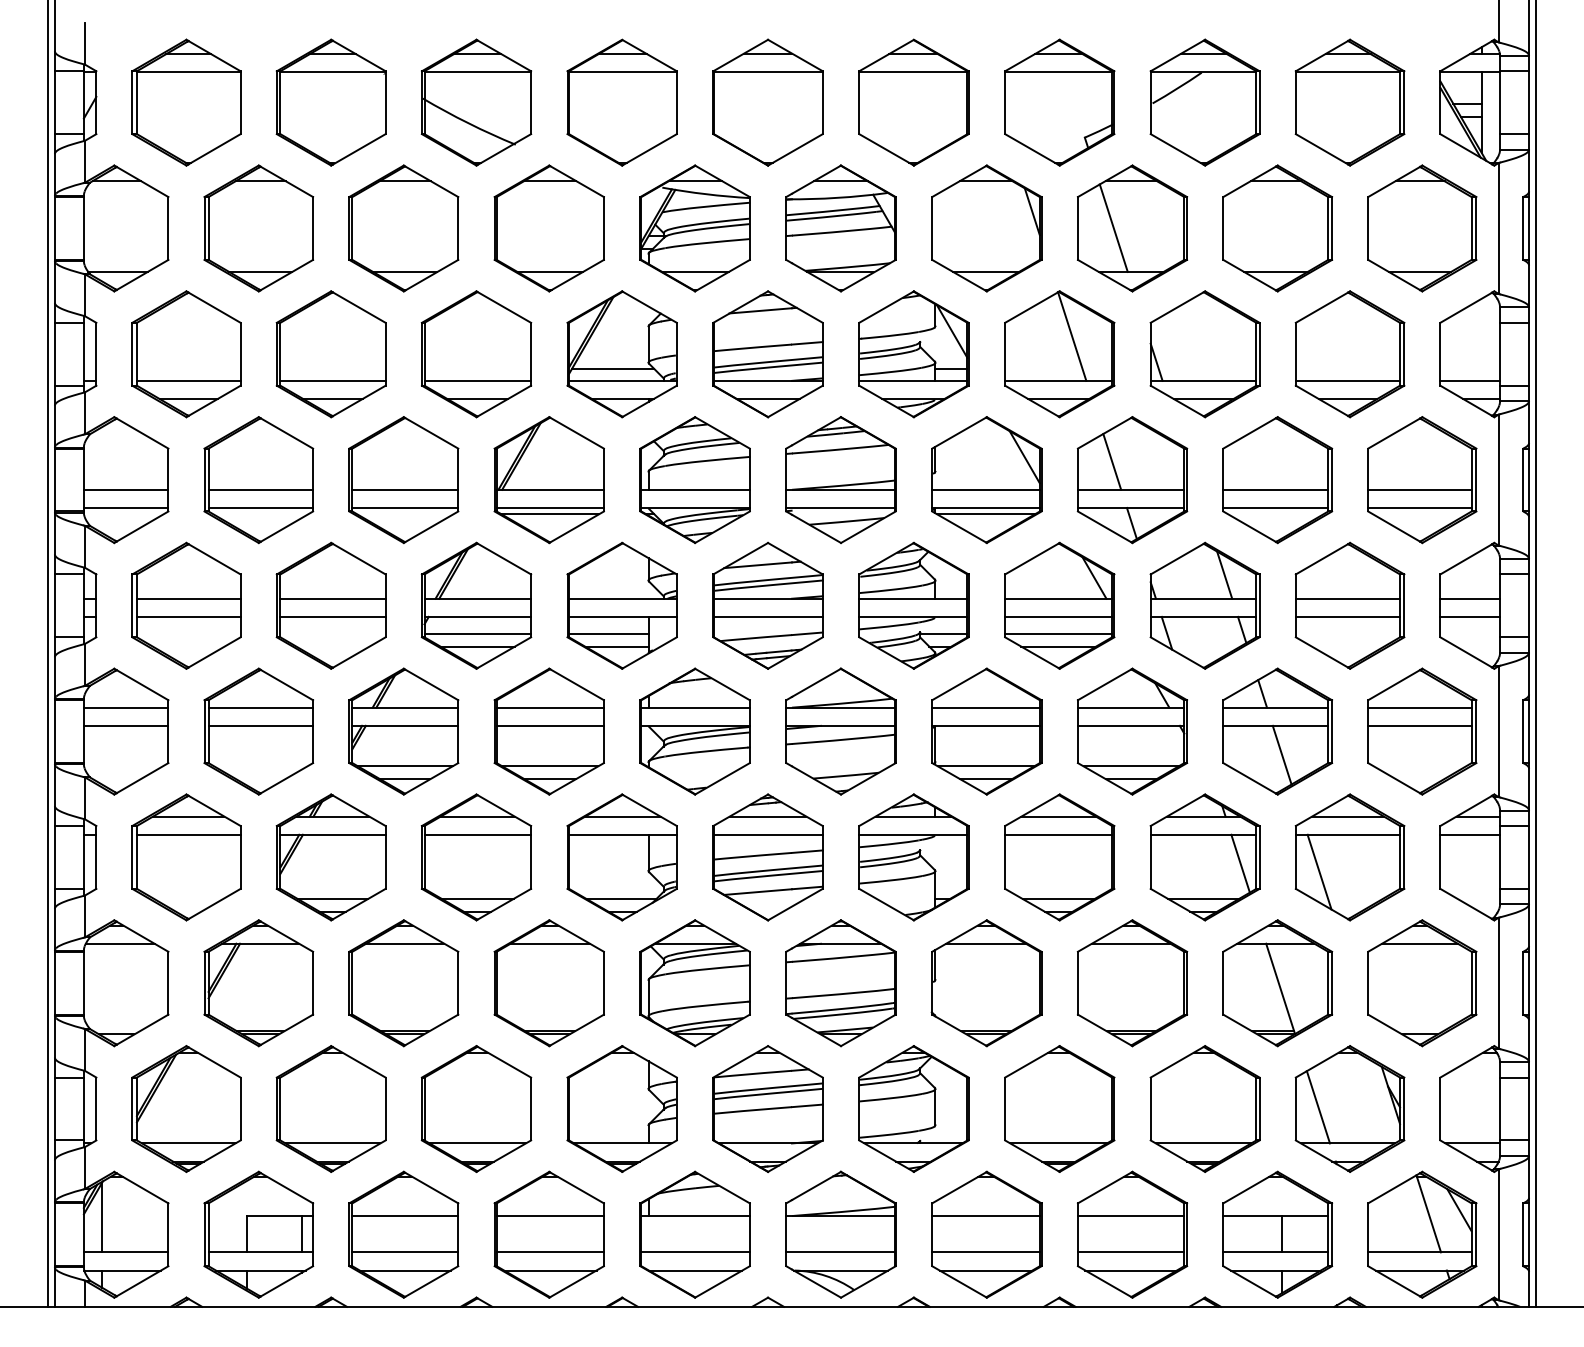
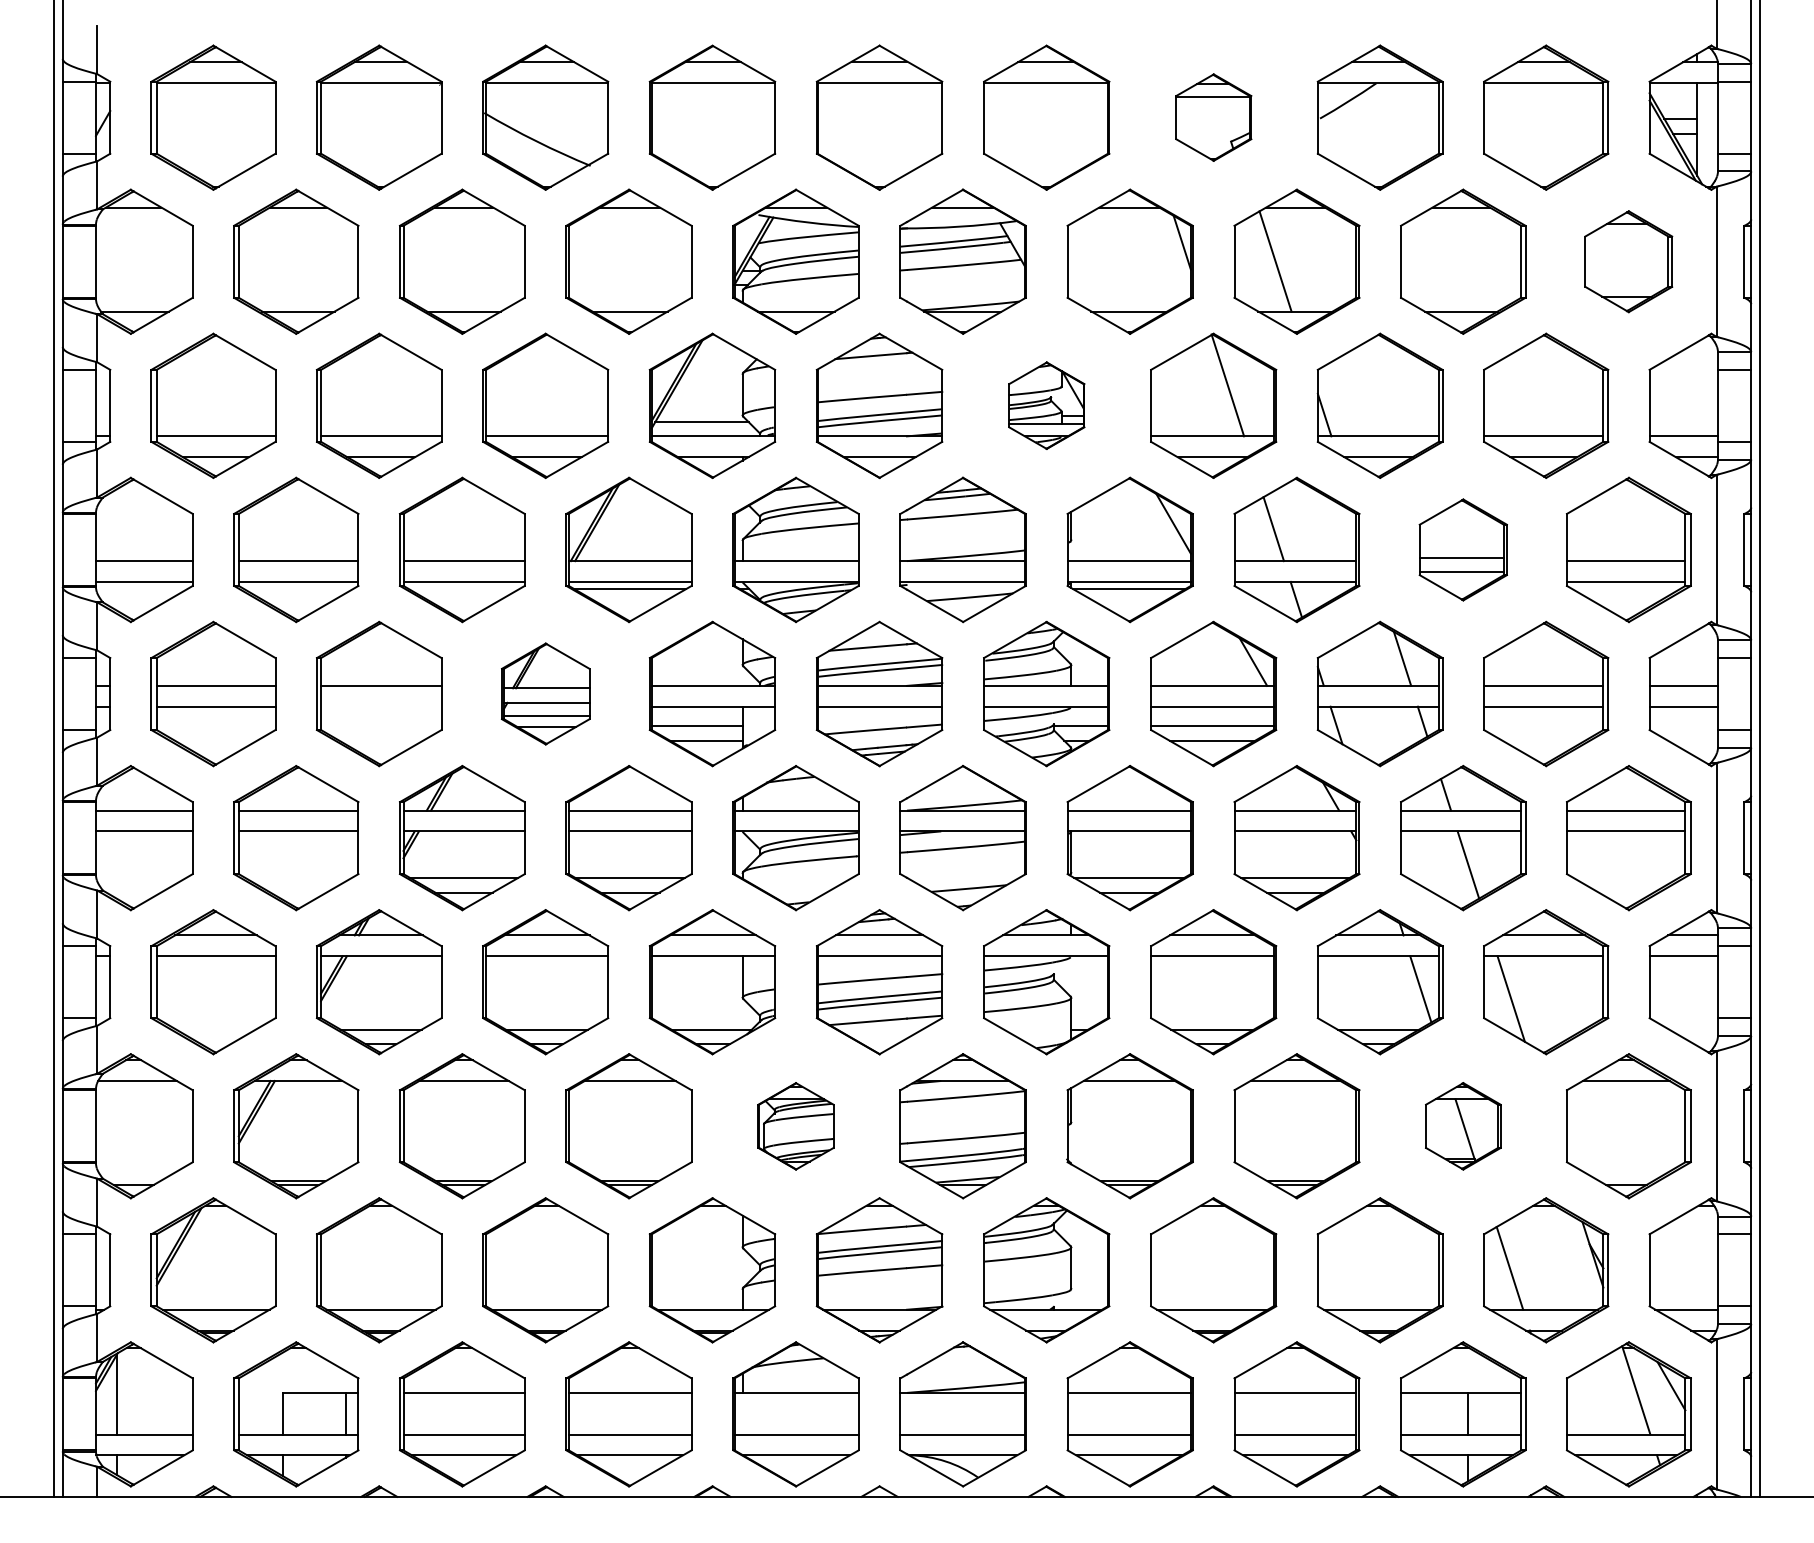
part: (1059, 102) -> (1213, 117), size x0.6
part: (1421, 228) -> (1628, 261), size x0.7
part: (913, 353) -> (1046, 405), size x0.6
part: (1277, 479) -> (1463, 549), size x0.7
part: (476, 605) -> (545, 693), size x0.7
line: (333, 616) -> (381, 706), removed
part: (694, 983) -> (795, 1126), size x0.6
part: (1277, 983) -> (1463, 1126), size x0.6

